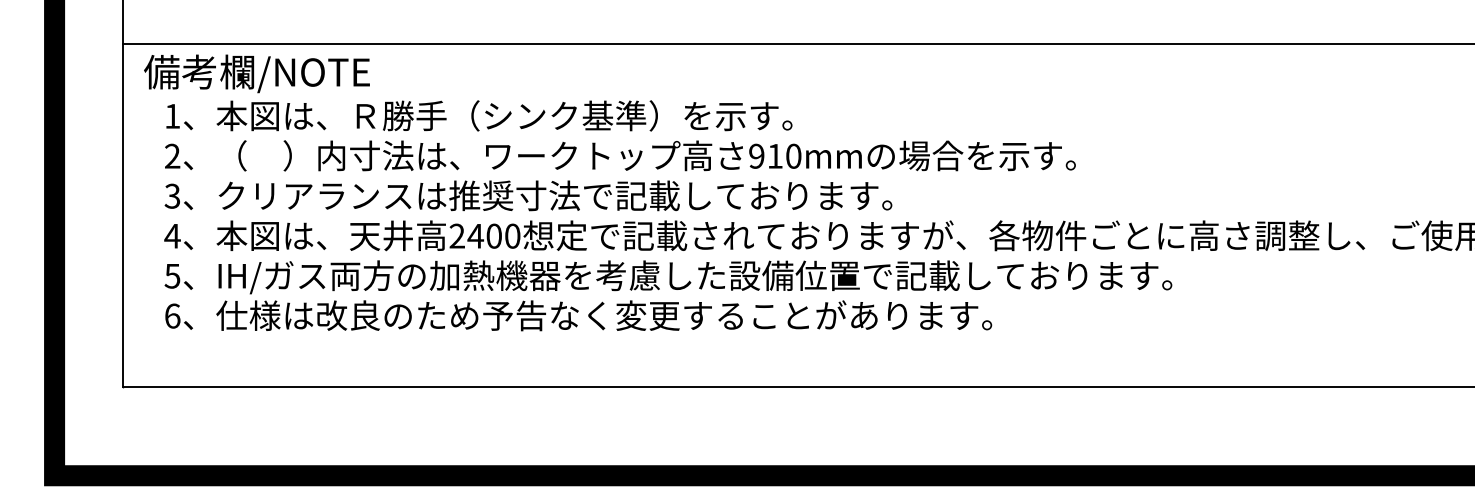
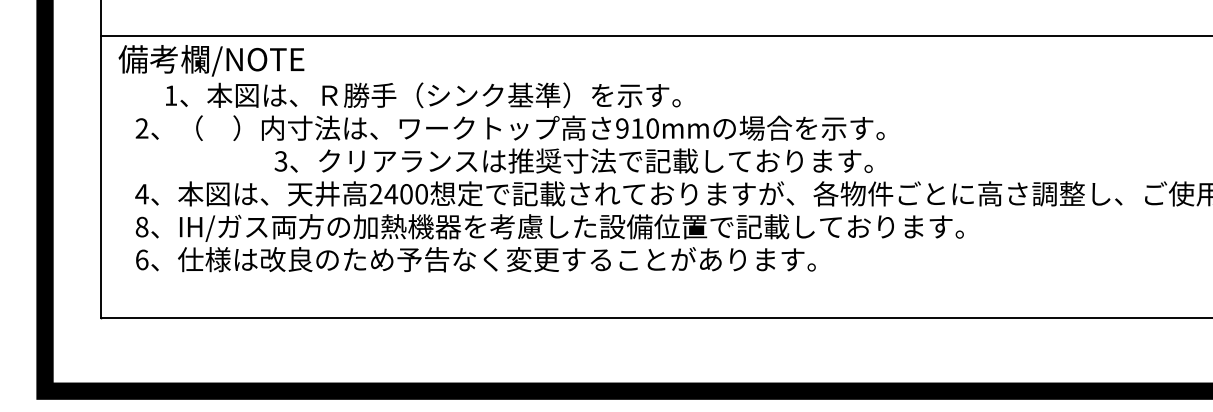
text: (479, 116) -> (423, 95), moved
text: (528, 195) -> (573, 160), moved
text: (171, 275) -> (141, 226), 5 -> 8

